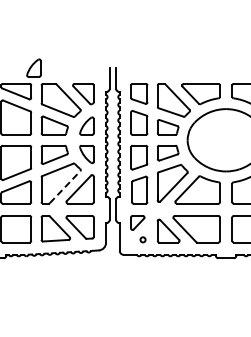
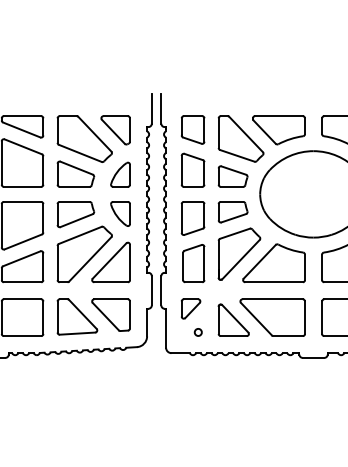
part: (33, 67) -> (46, 93), removed
line: (65, 186) -> (90, 258), dashed -> solid

